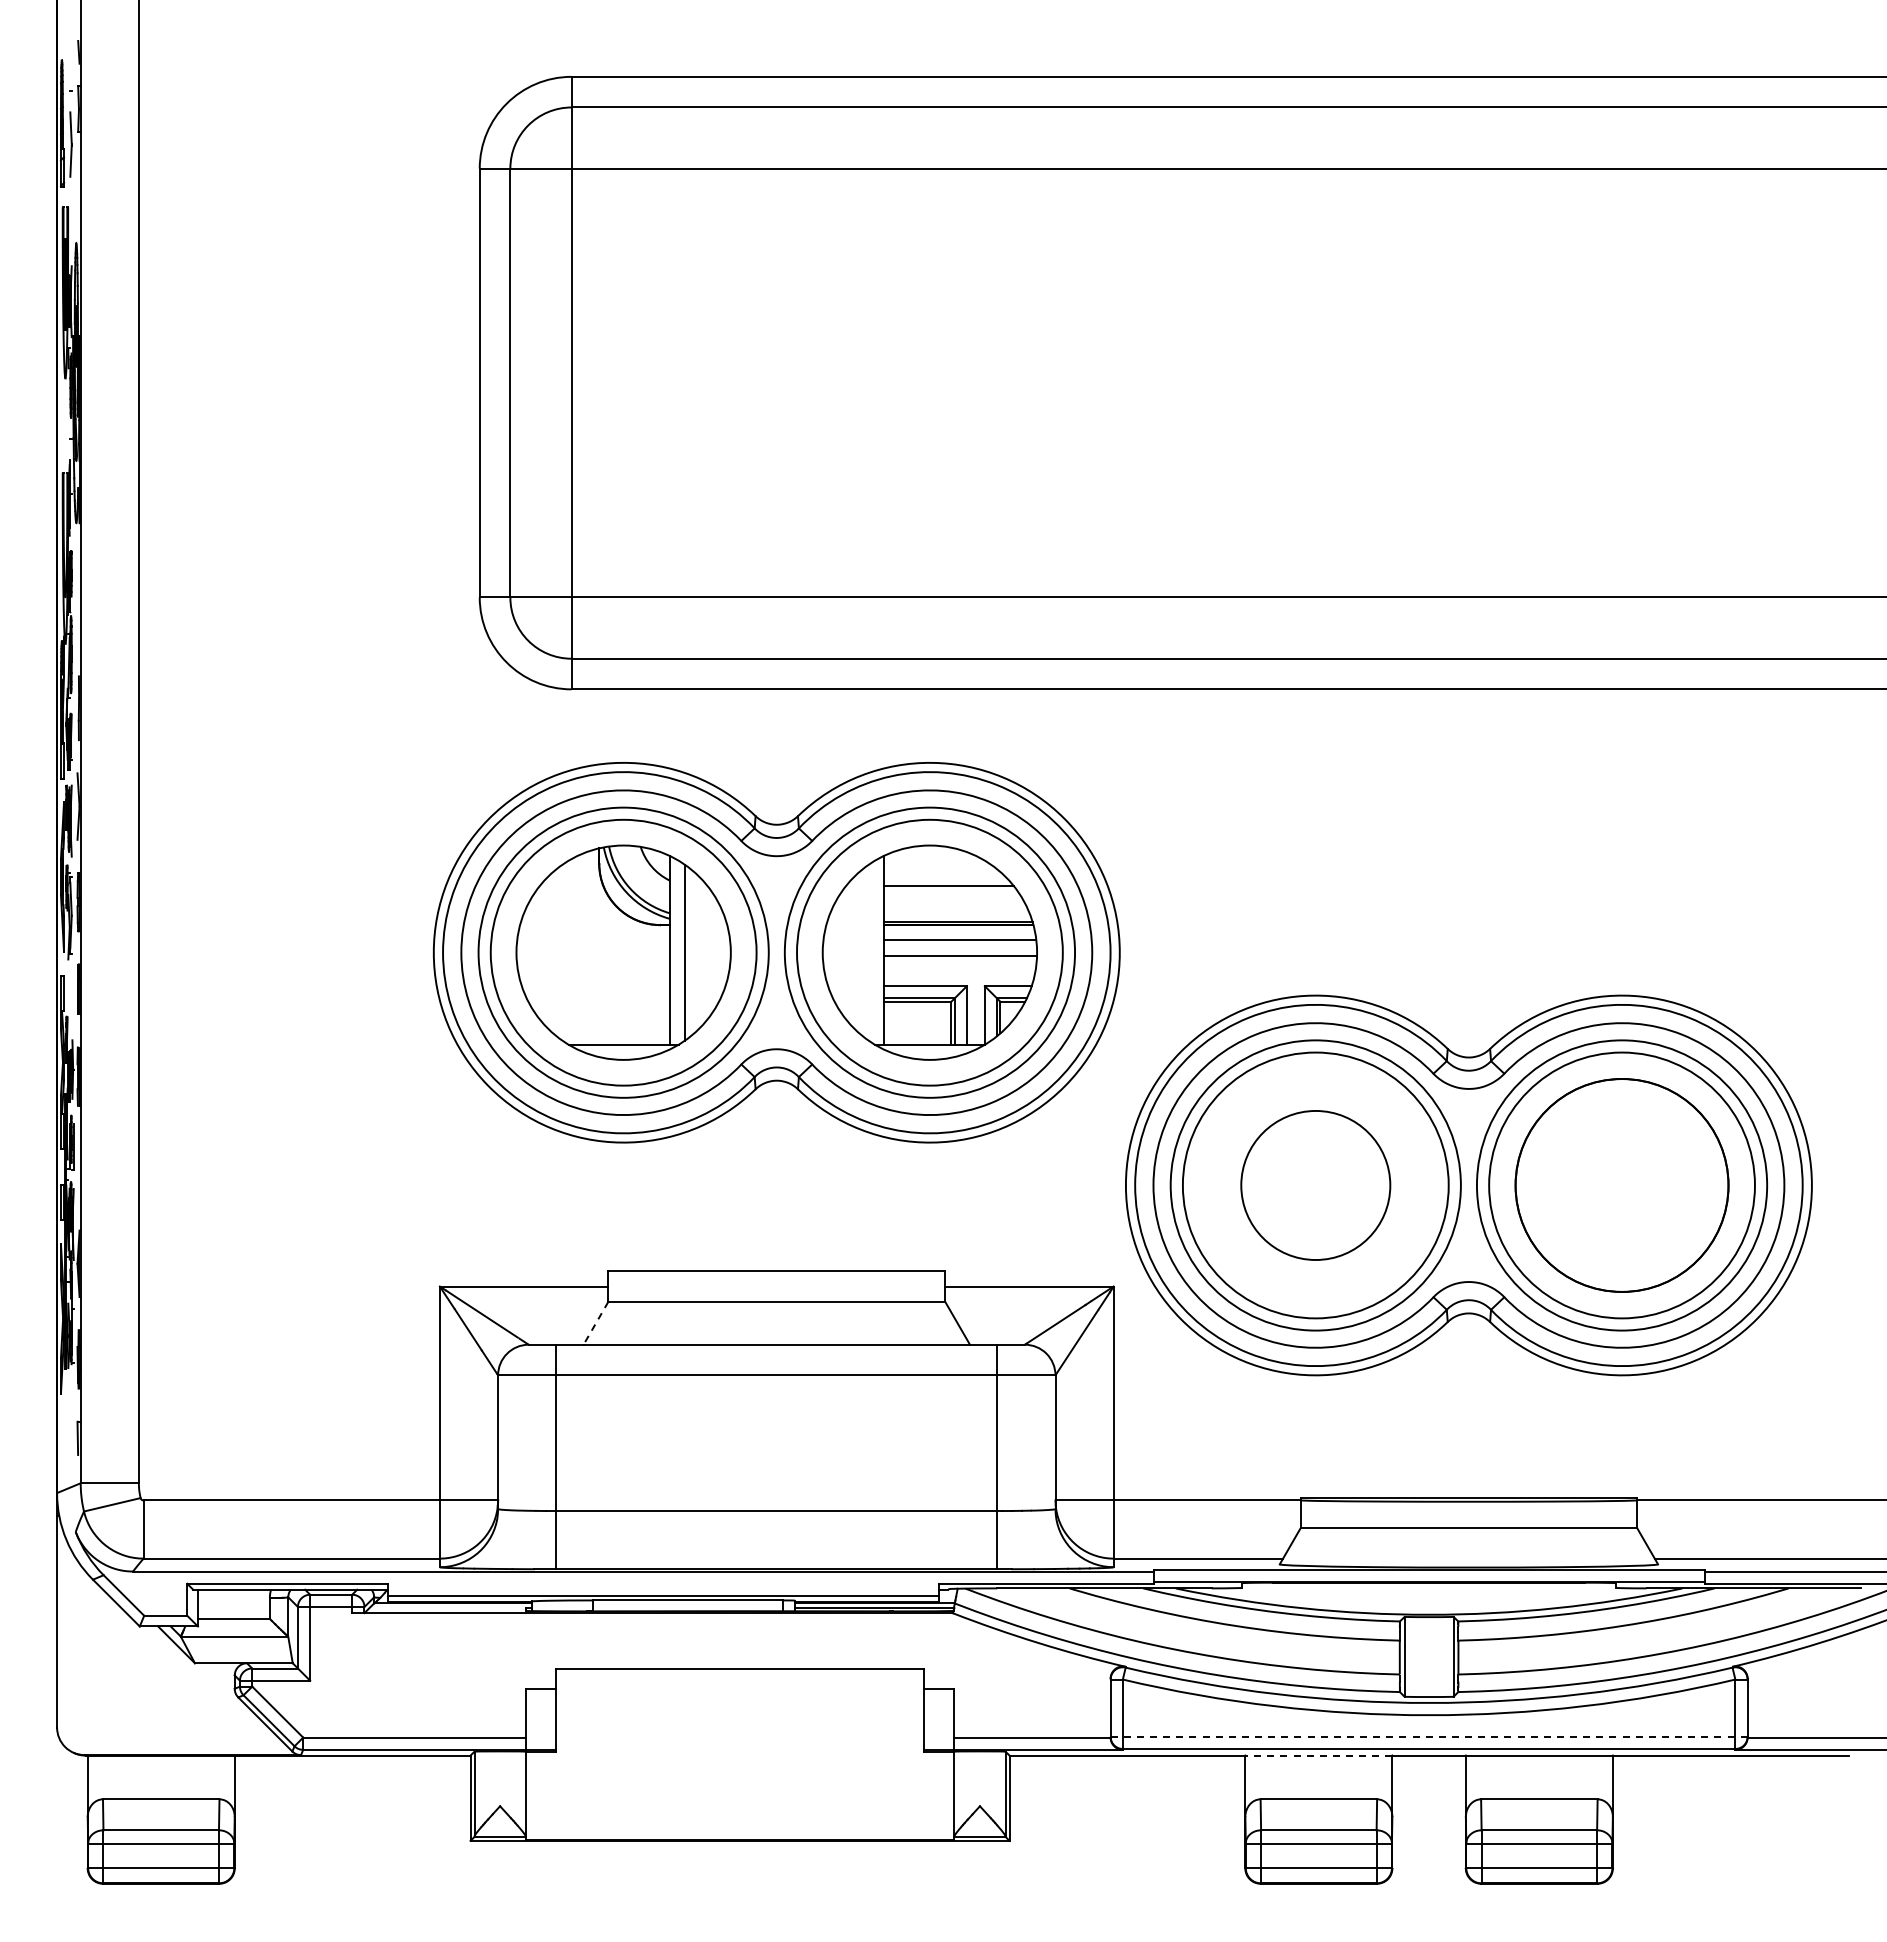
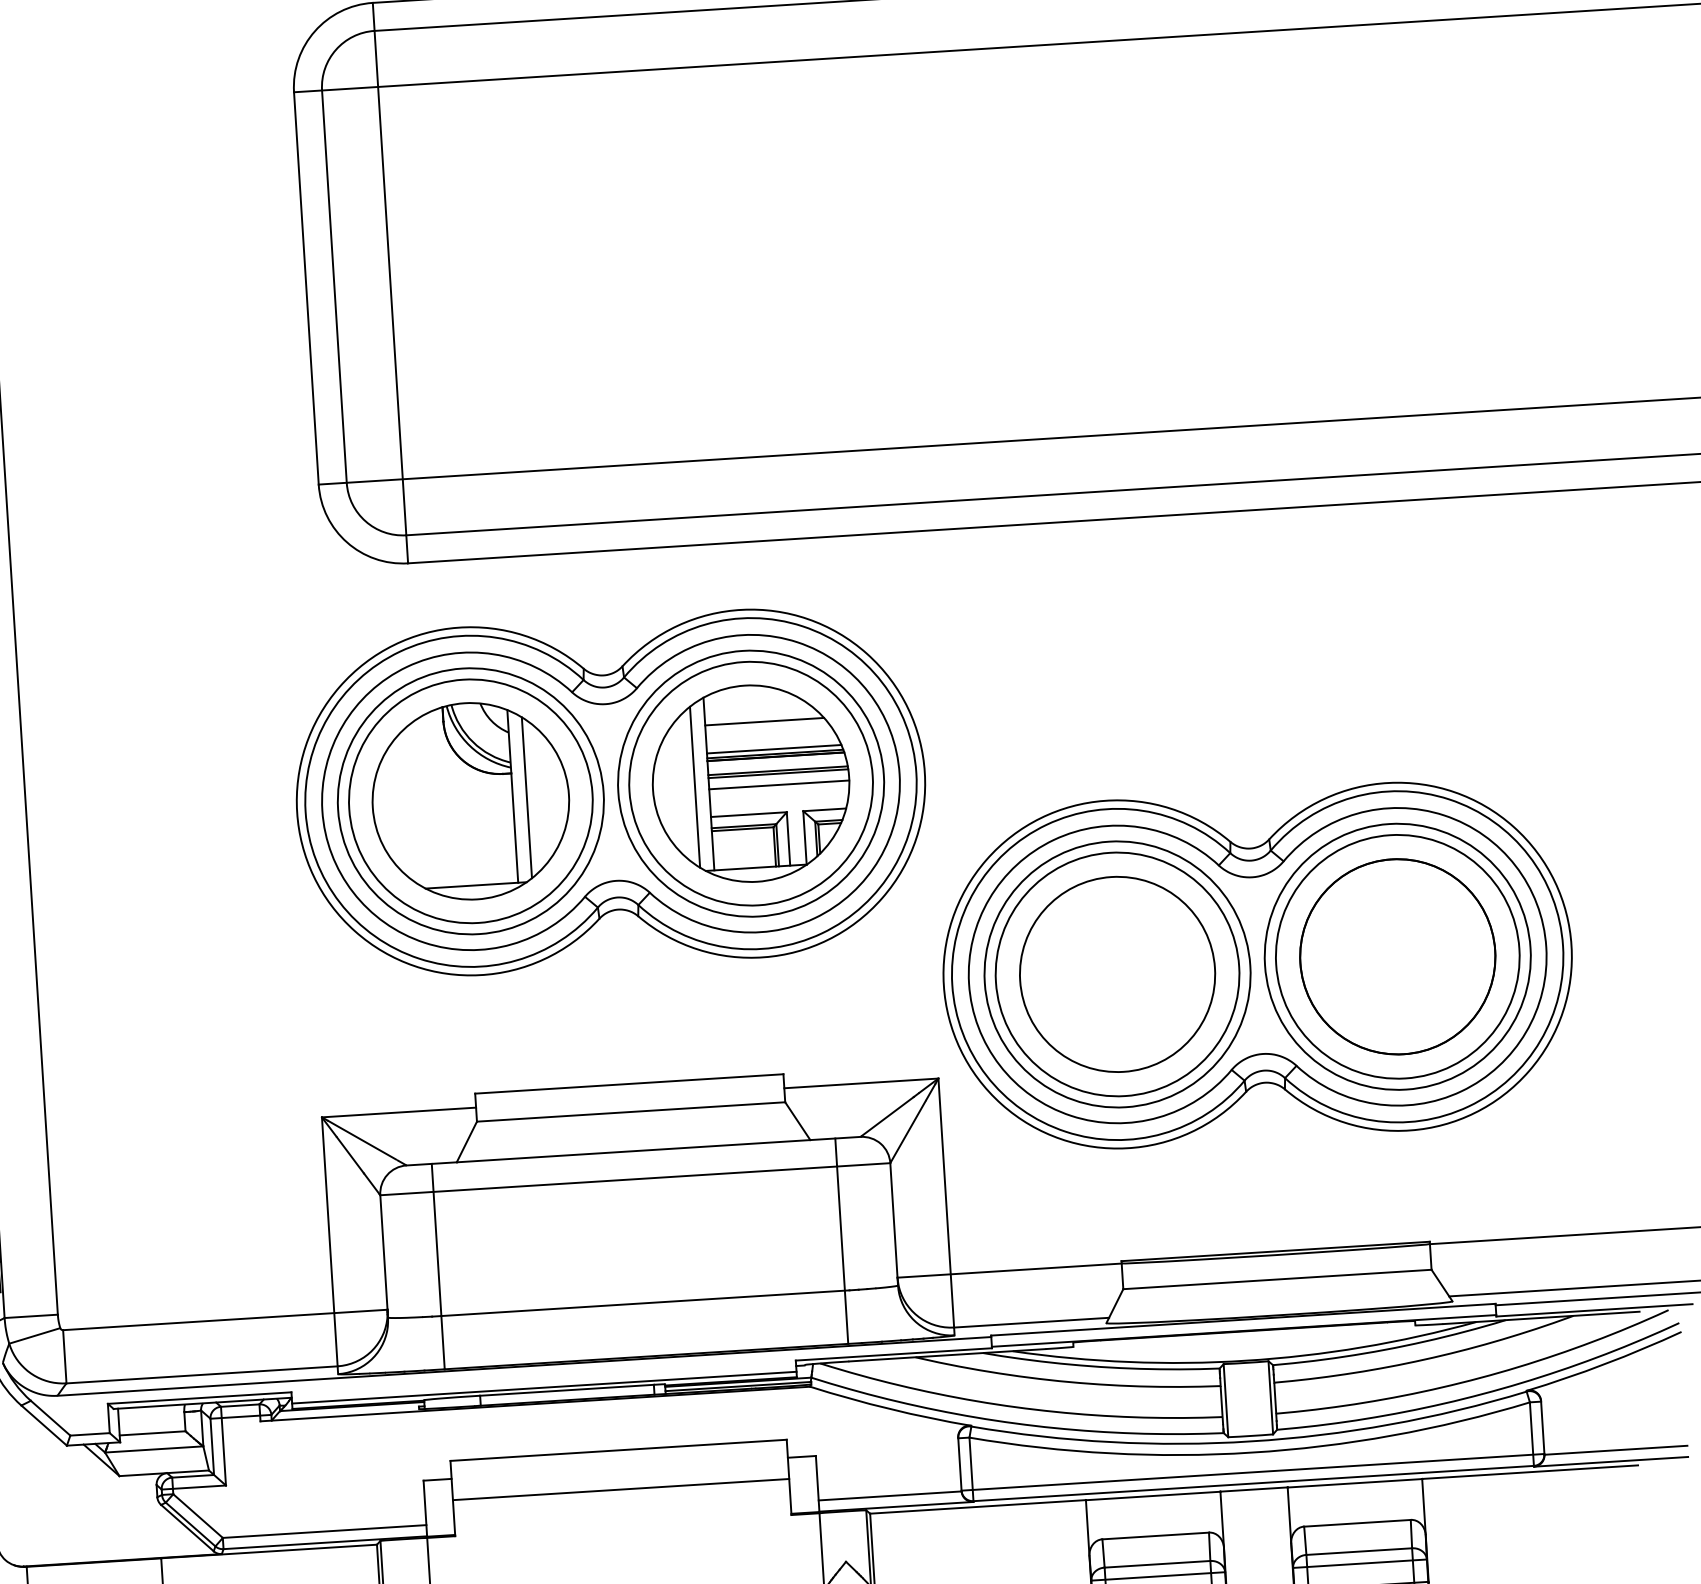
line: (956, 916) -> (773, 749), added
line: (959, 943) -> (777, 773), added
line: (868, 952) -> (694, 787), added
circle: (1315, 1185) -> (1117, 974), size x1.43
line: (595, 1323) -> (466, 1142), dashed -> solid
line: (739, 1712) -> (620, 1489), added
line: (1429, 1736) -> (1253, 1472), dashed -> solid
line: (1318, 1755) -> (1152, 1495), dashed -> solid

